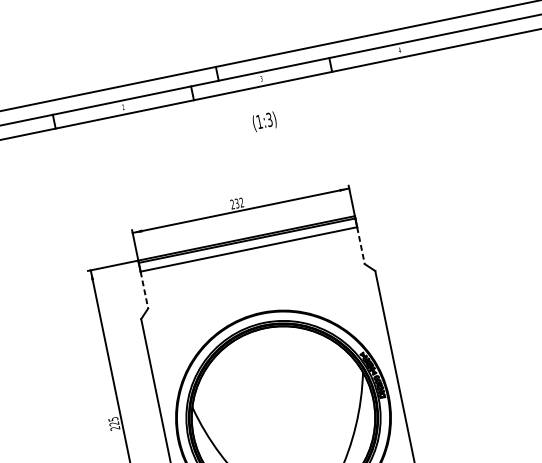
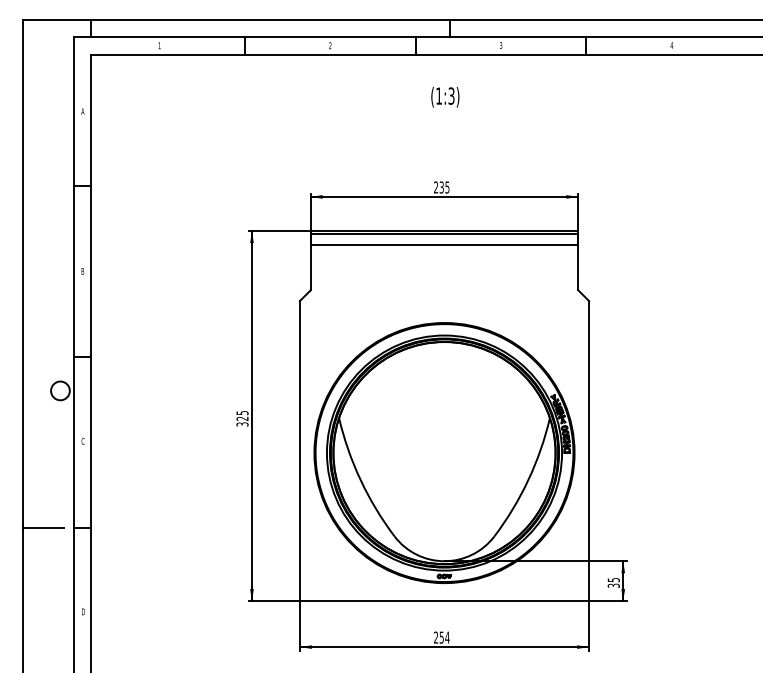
text: (264, 121) -> (445, 97), moved
text: (241, 202) -> (447, 187), 232 -> 235
line: (361, 245) -> (578, 267), dashed -> solid
line: (144, 290) -> (310, 267), dashed -> solid
text: (115, 428) -> (242, 424), 225 -> 325

